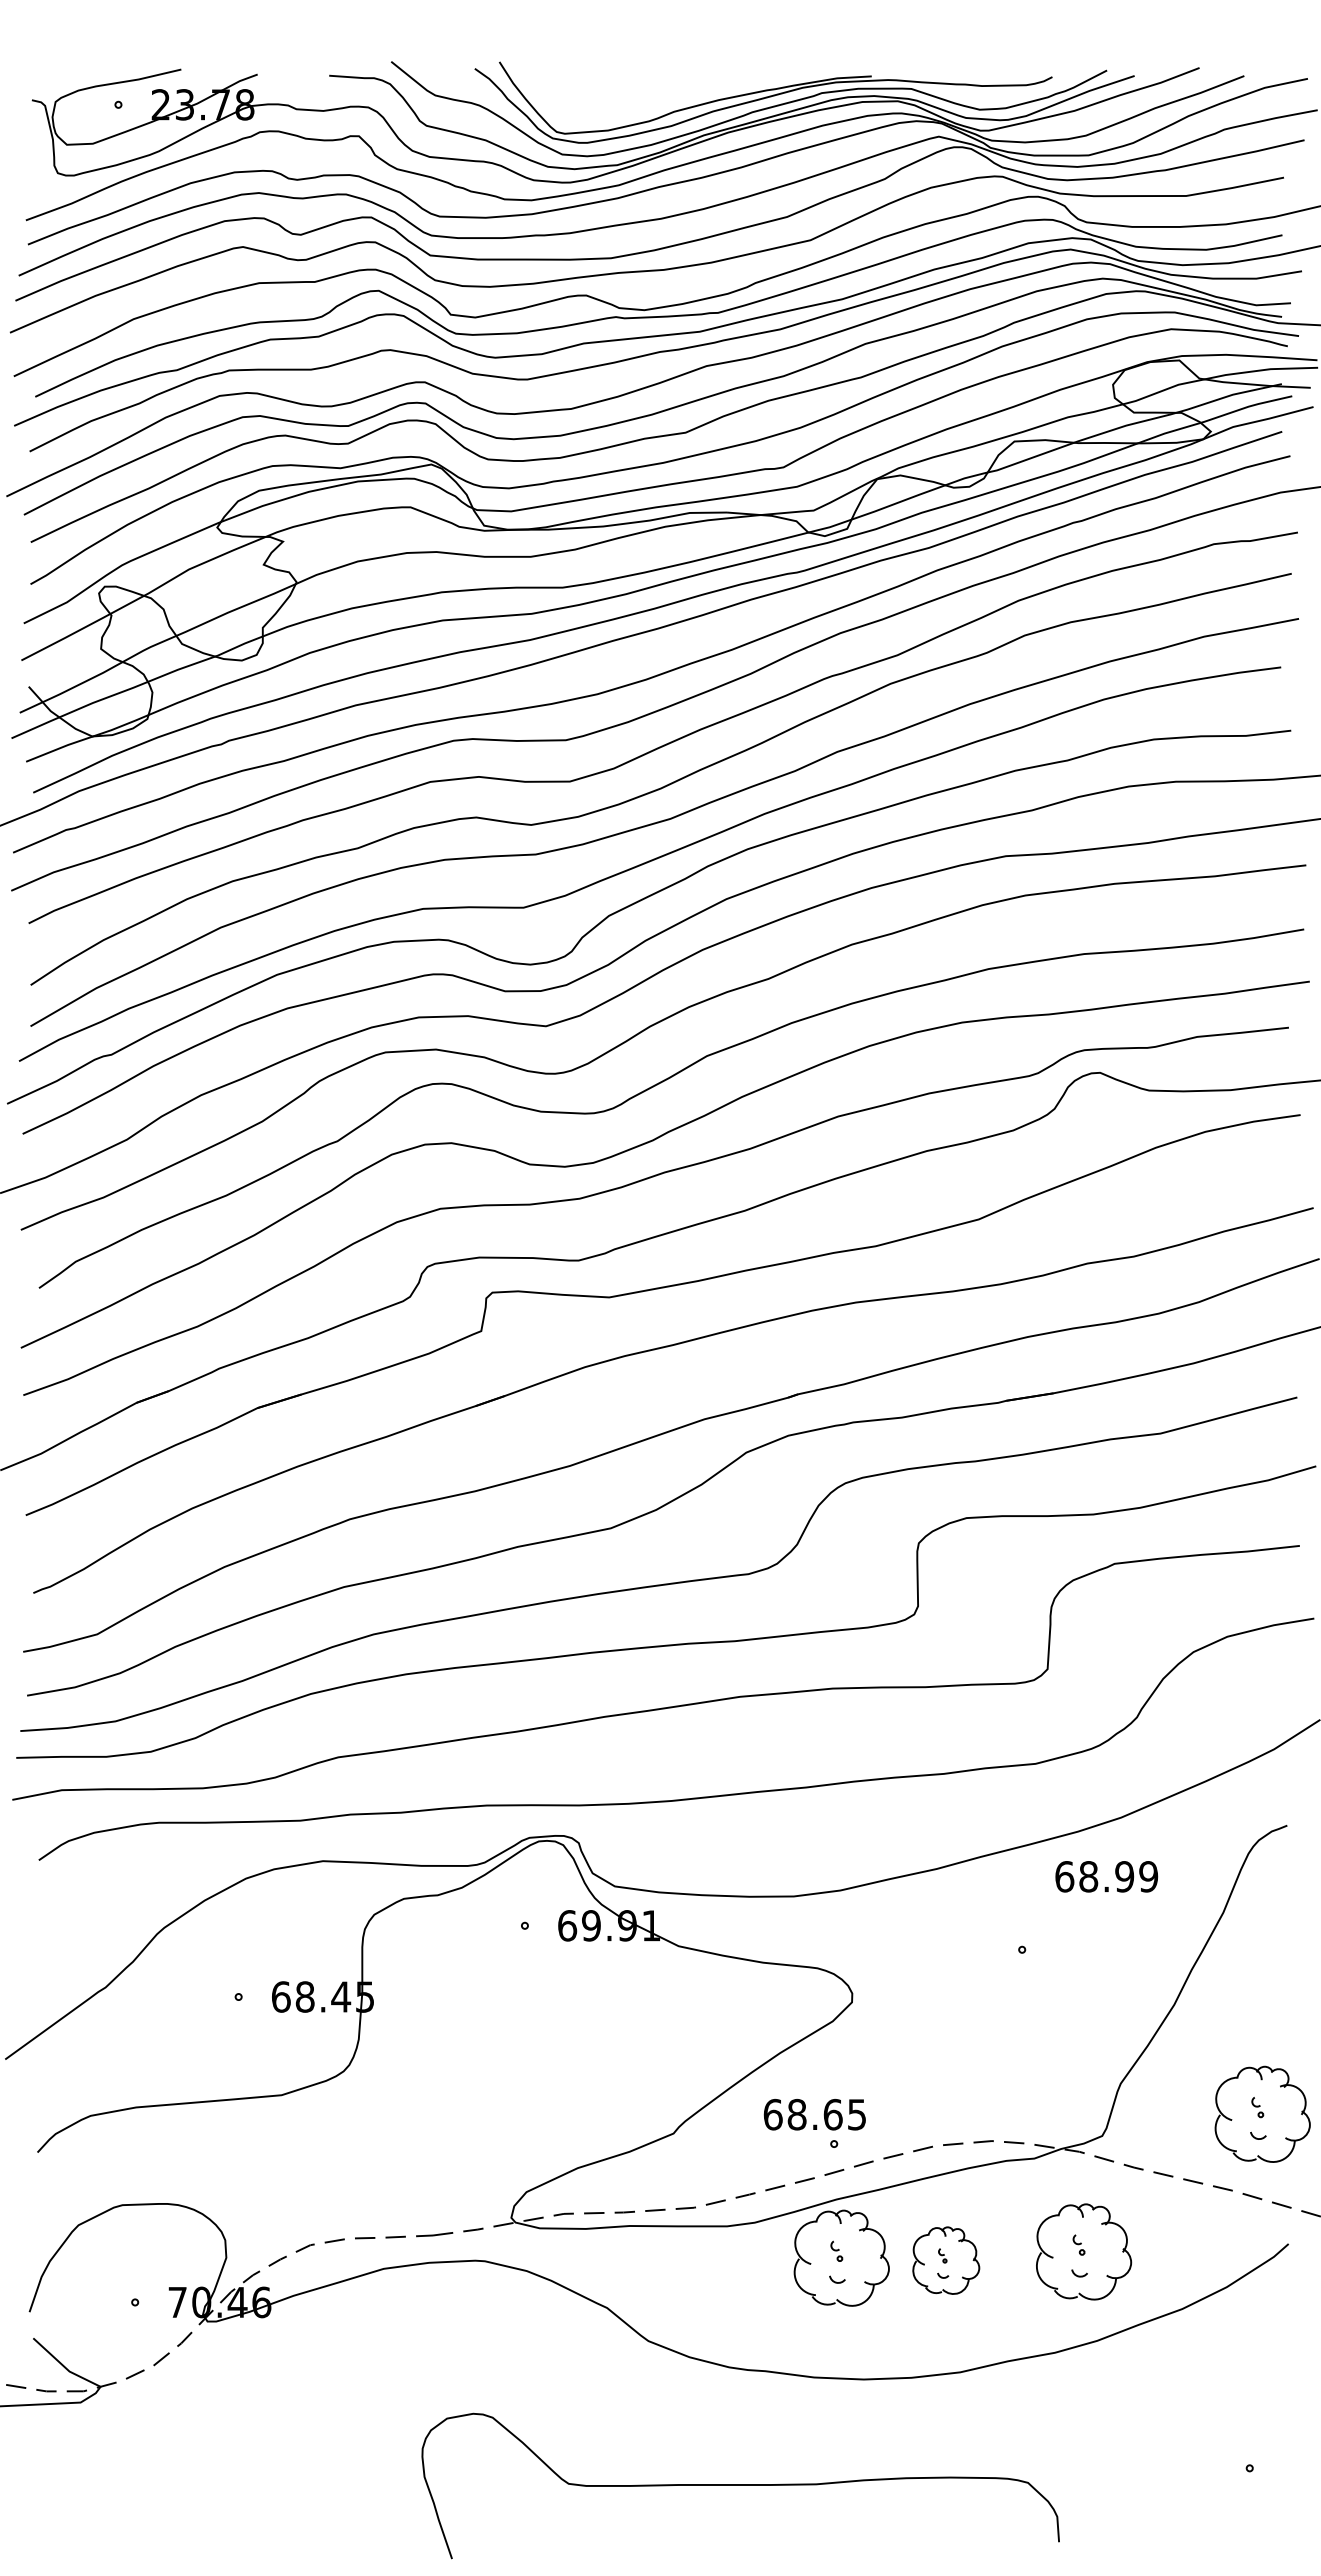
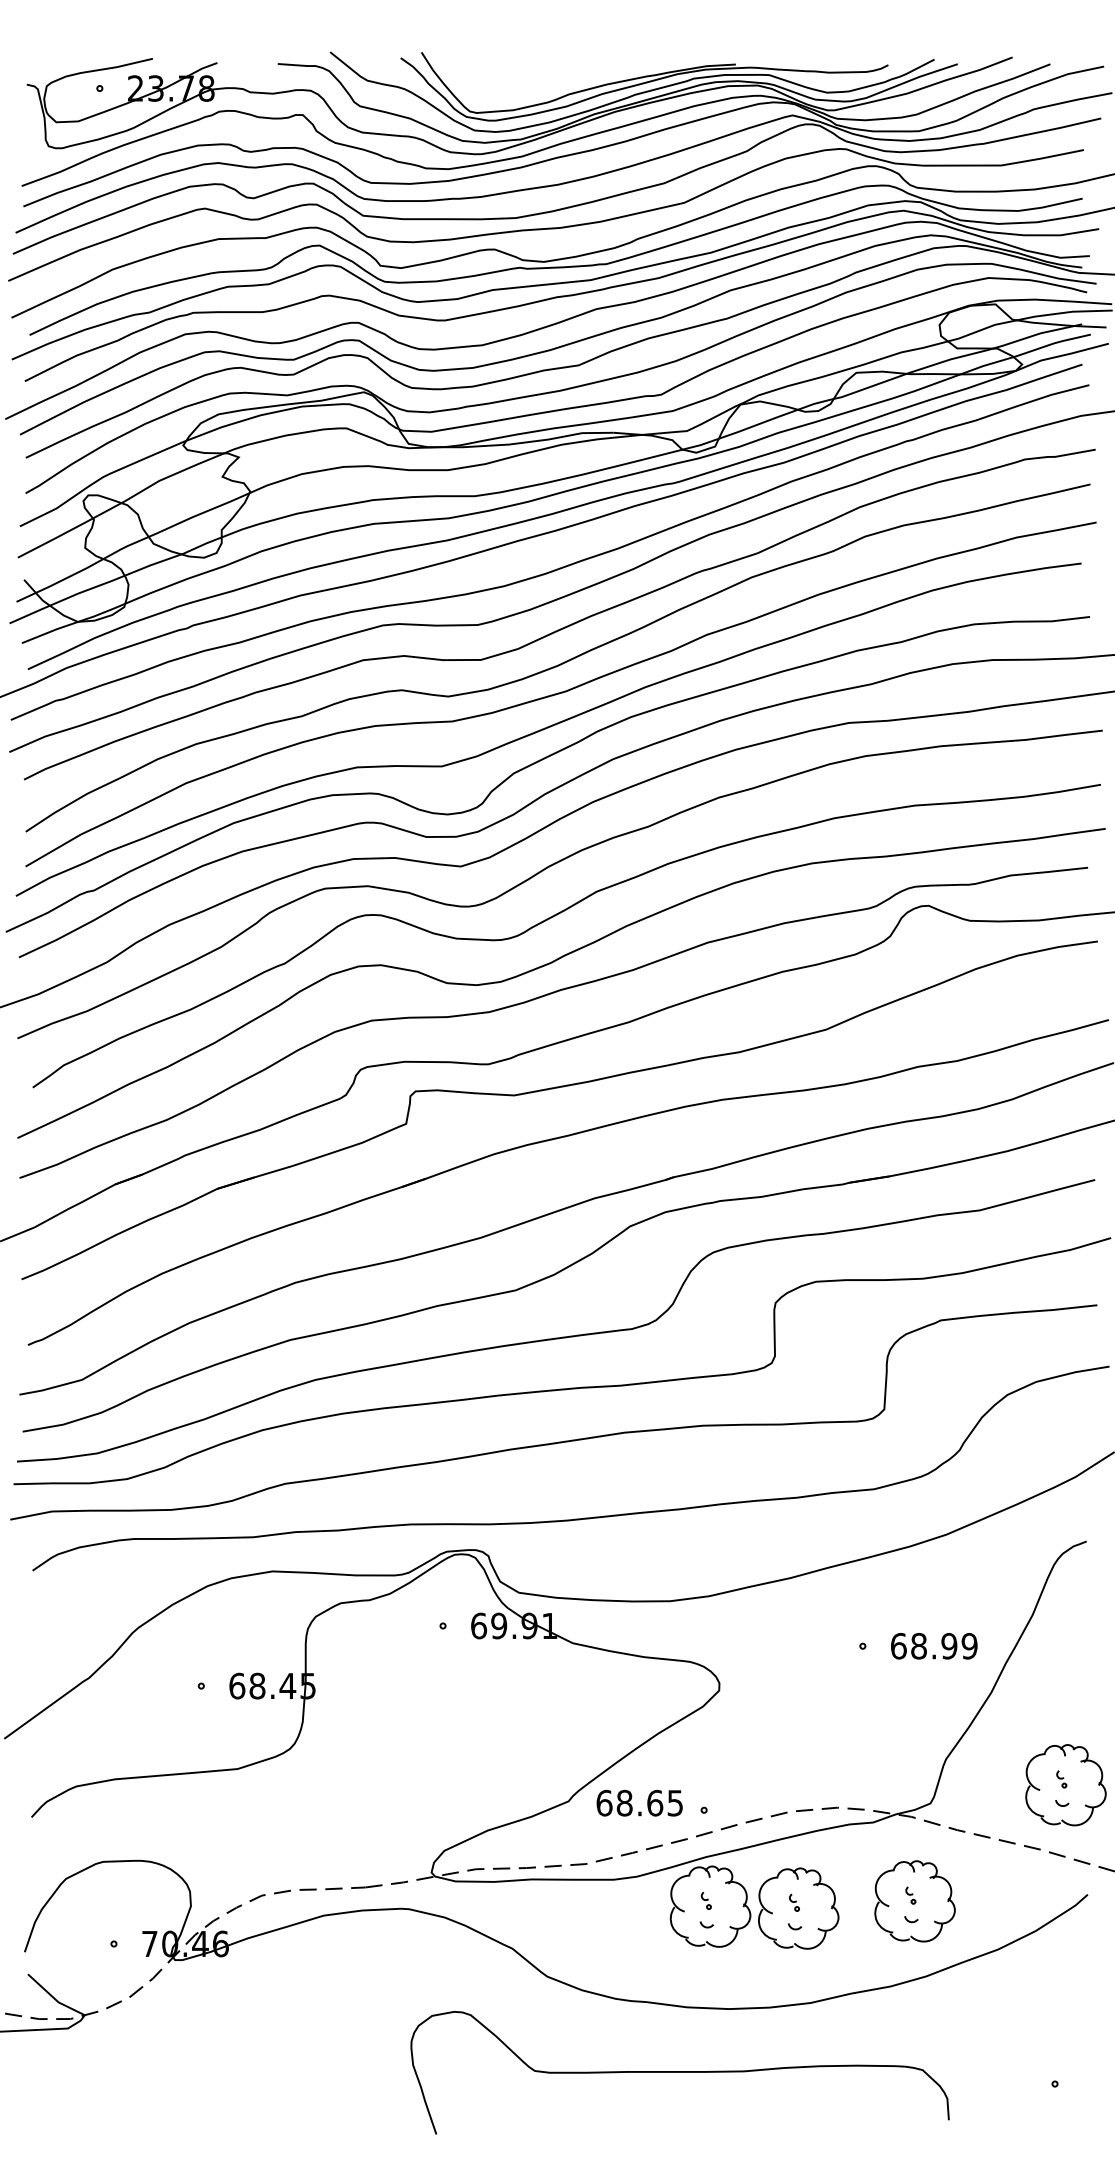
text: (1106, 1876) -> (934, 1646), moved
text: (814, 2114) -> (639, 1803), moved
part: (946, 2260) -> (798, 1908), size x1.43
curve: (740, 2485) -> (679, 2072), moved

